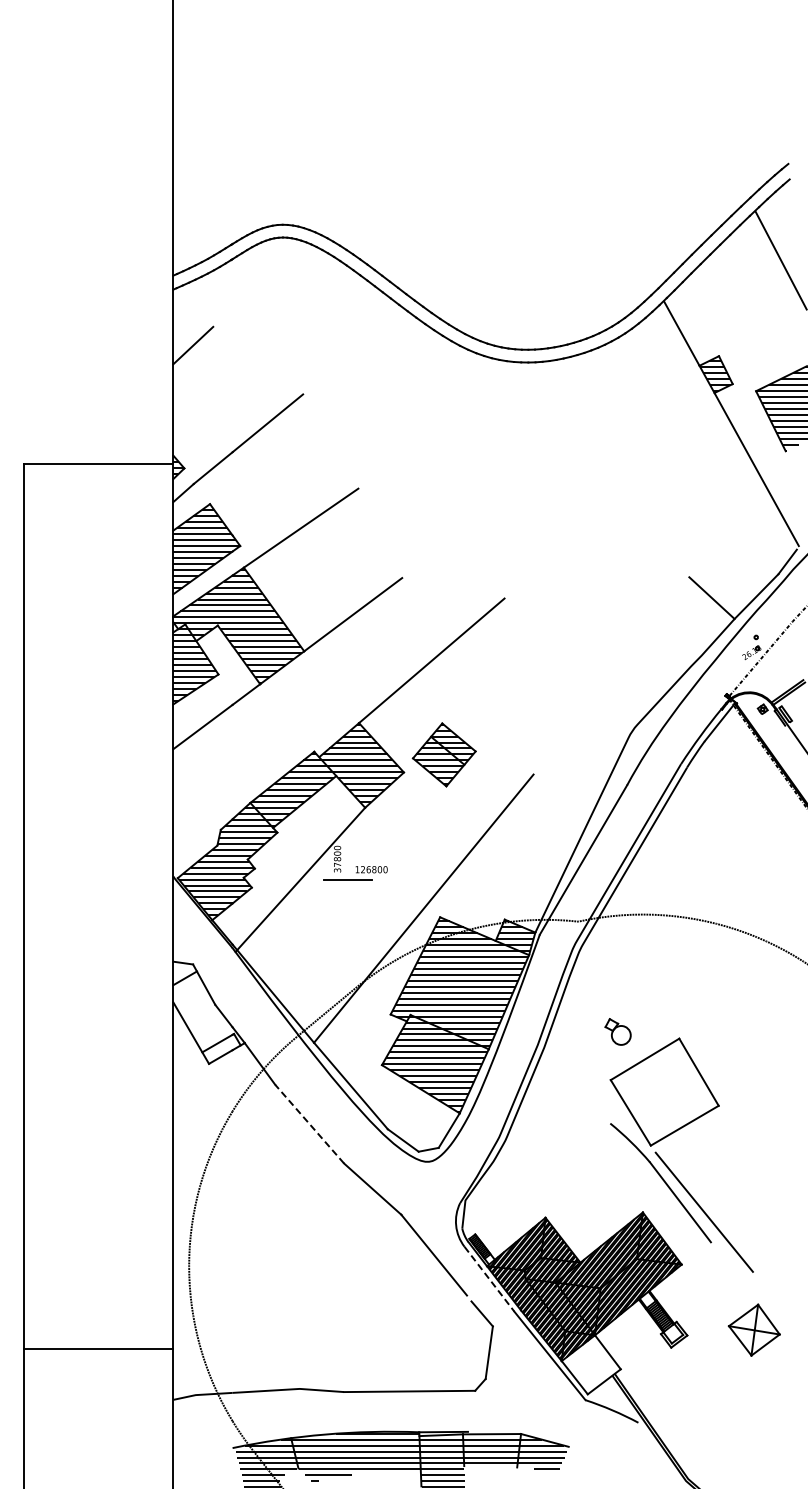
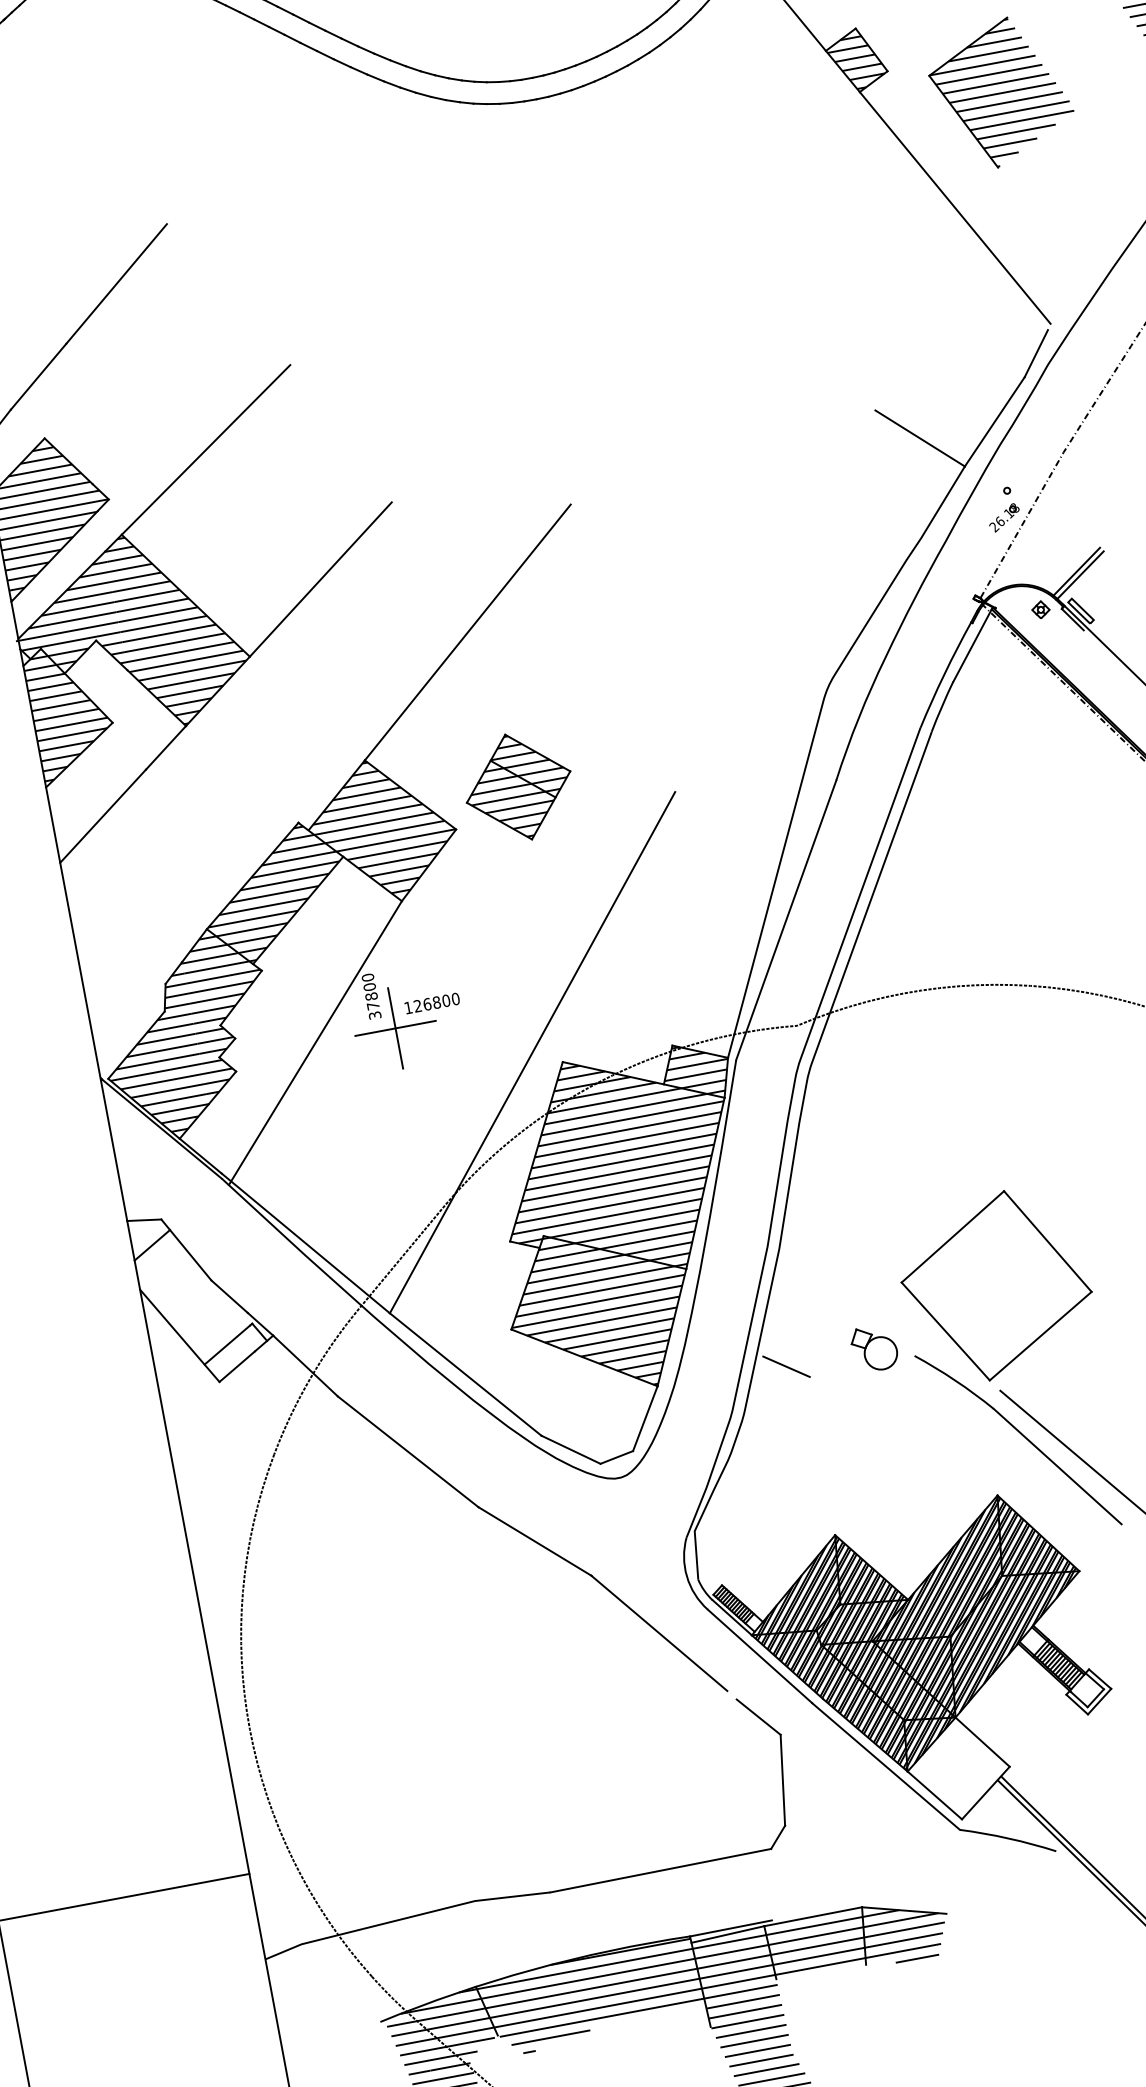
line: (347, 879) -> (394, 1027), added
part: (617, 1031) -> (873, 1347), moved
line: (535, 1115) -> (785, 1365), added
line: (309, 1123) -> (407, 1450), dashed -> solid
line: (489, 1279) -> (760, 1656), dashed -> solid

